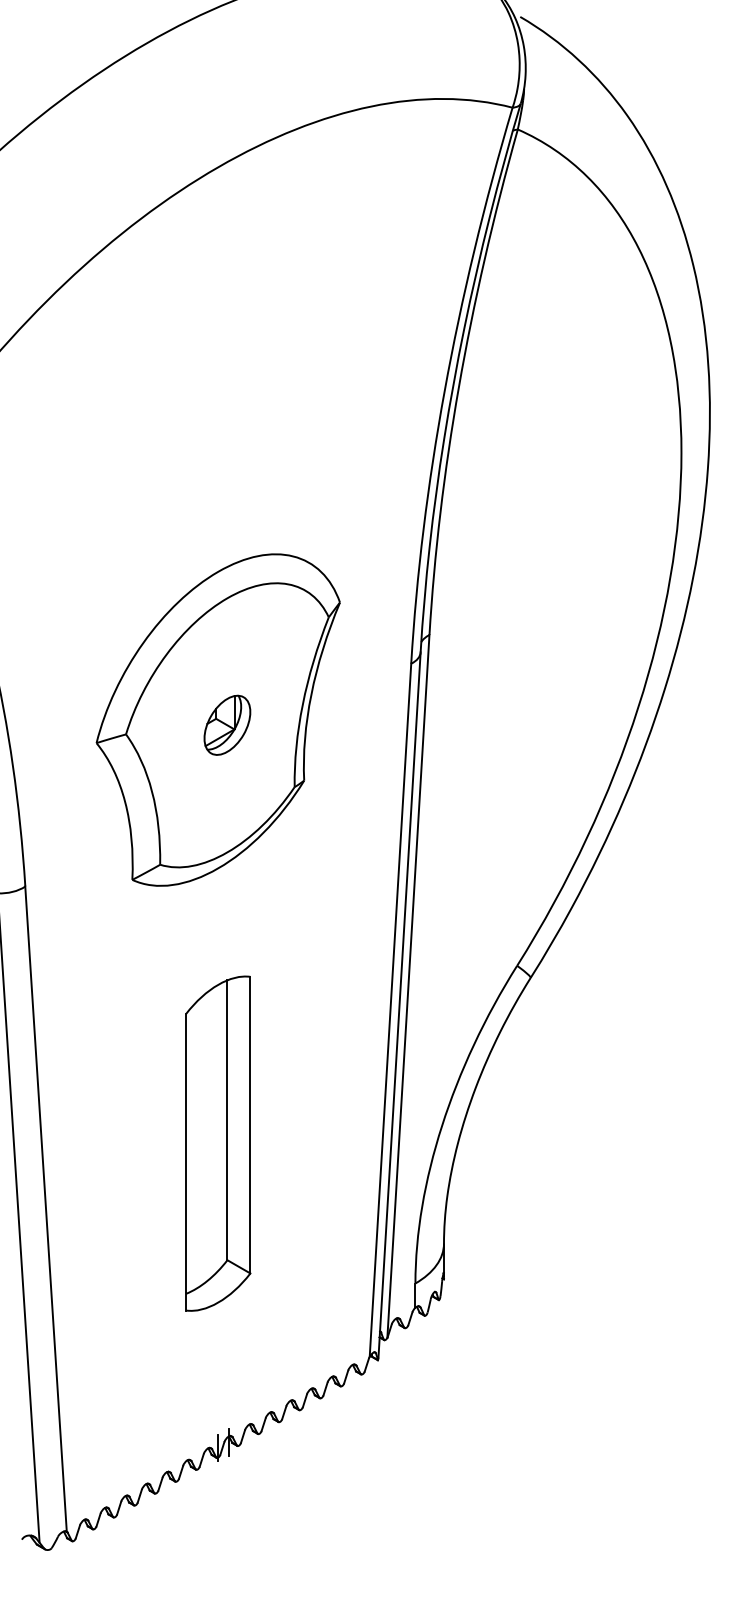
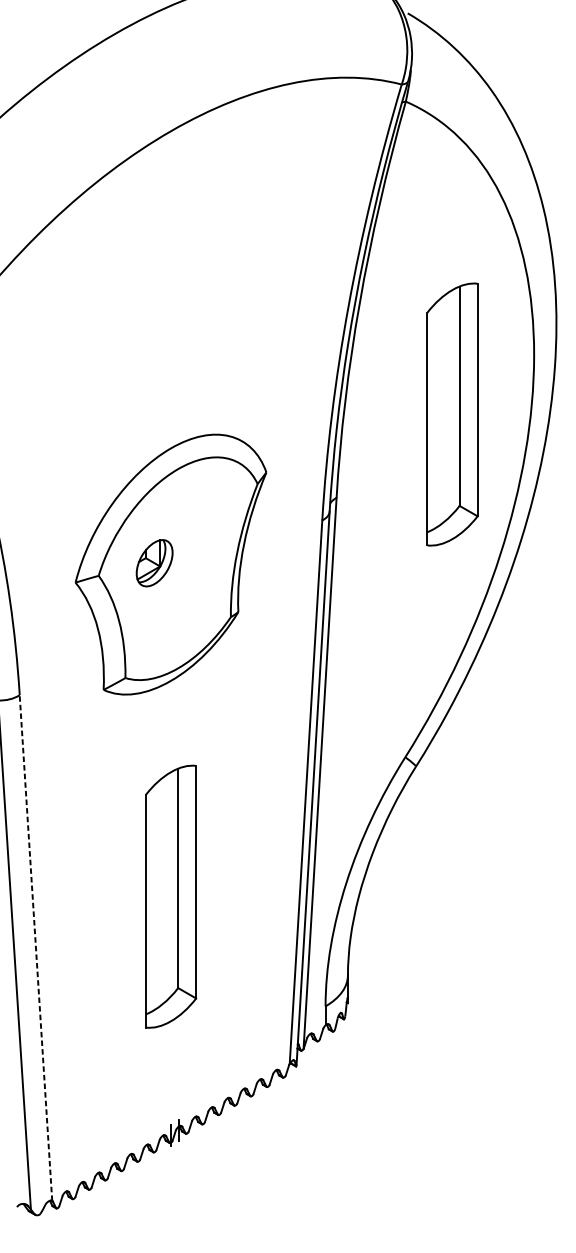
part: (577, 528) -> (452, 414), added
part: (227, 724) -> (154, 562), moved
line: (46, 1208) -> (36, 947), solid -> dashed

